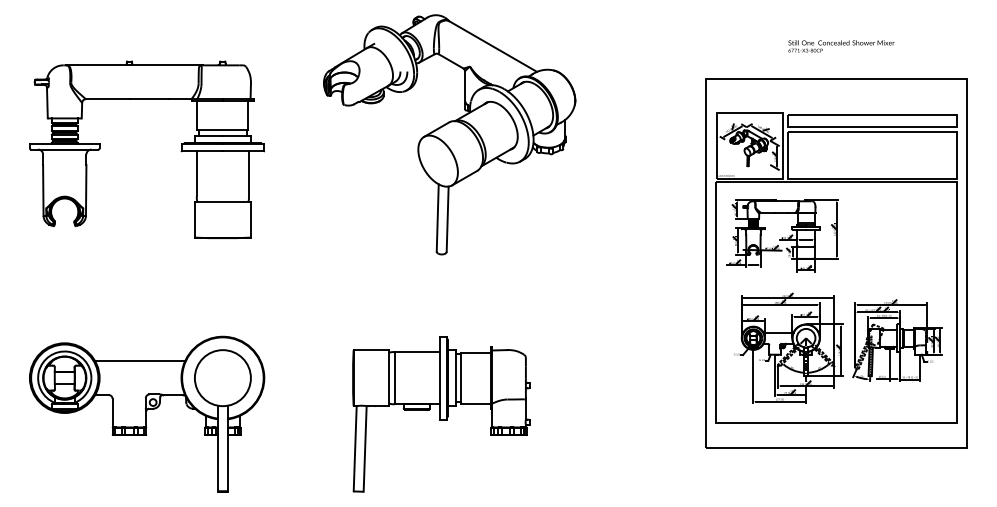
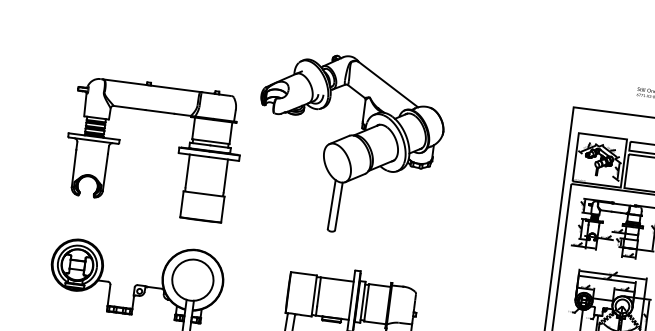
part: (449, 134) -> (348, 144), moved
part: (180, 151) -> (177, 153), moved
line: (140, 361) -> (134, 260), removed

